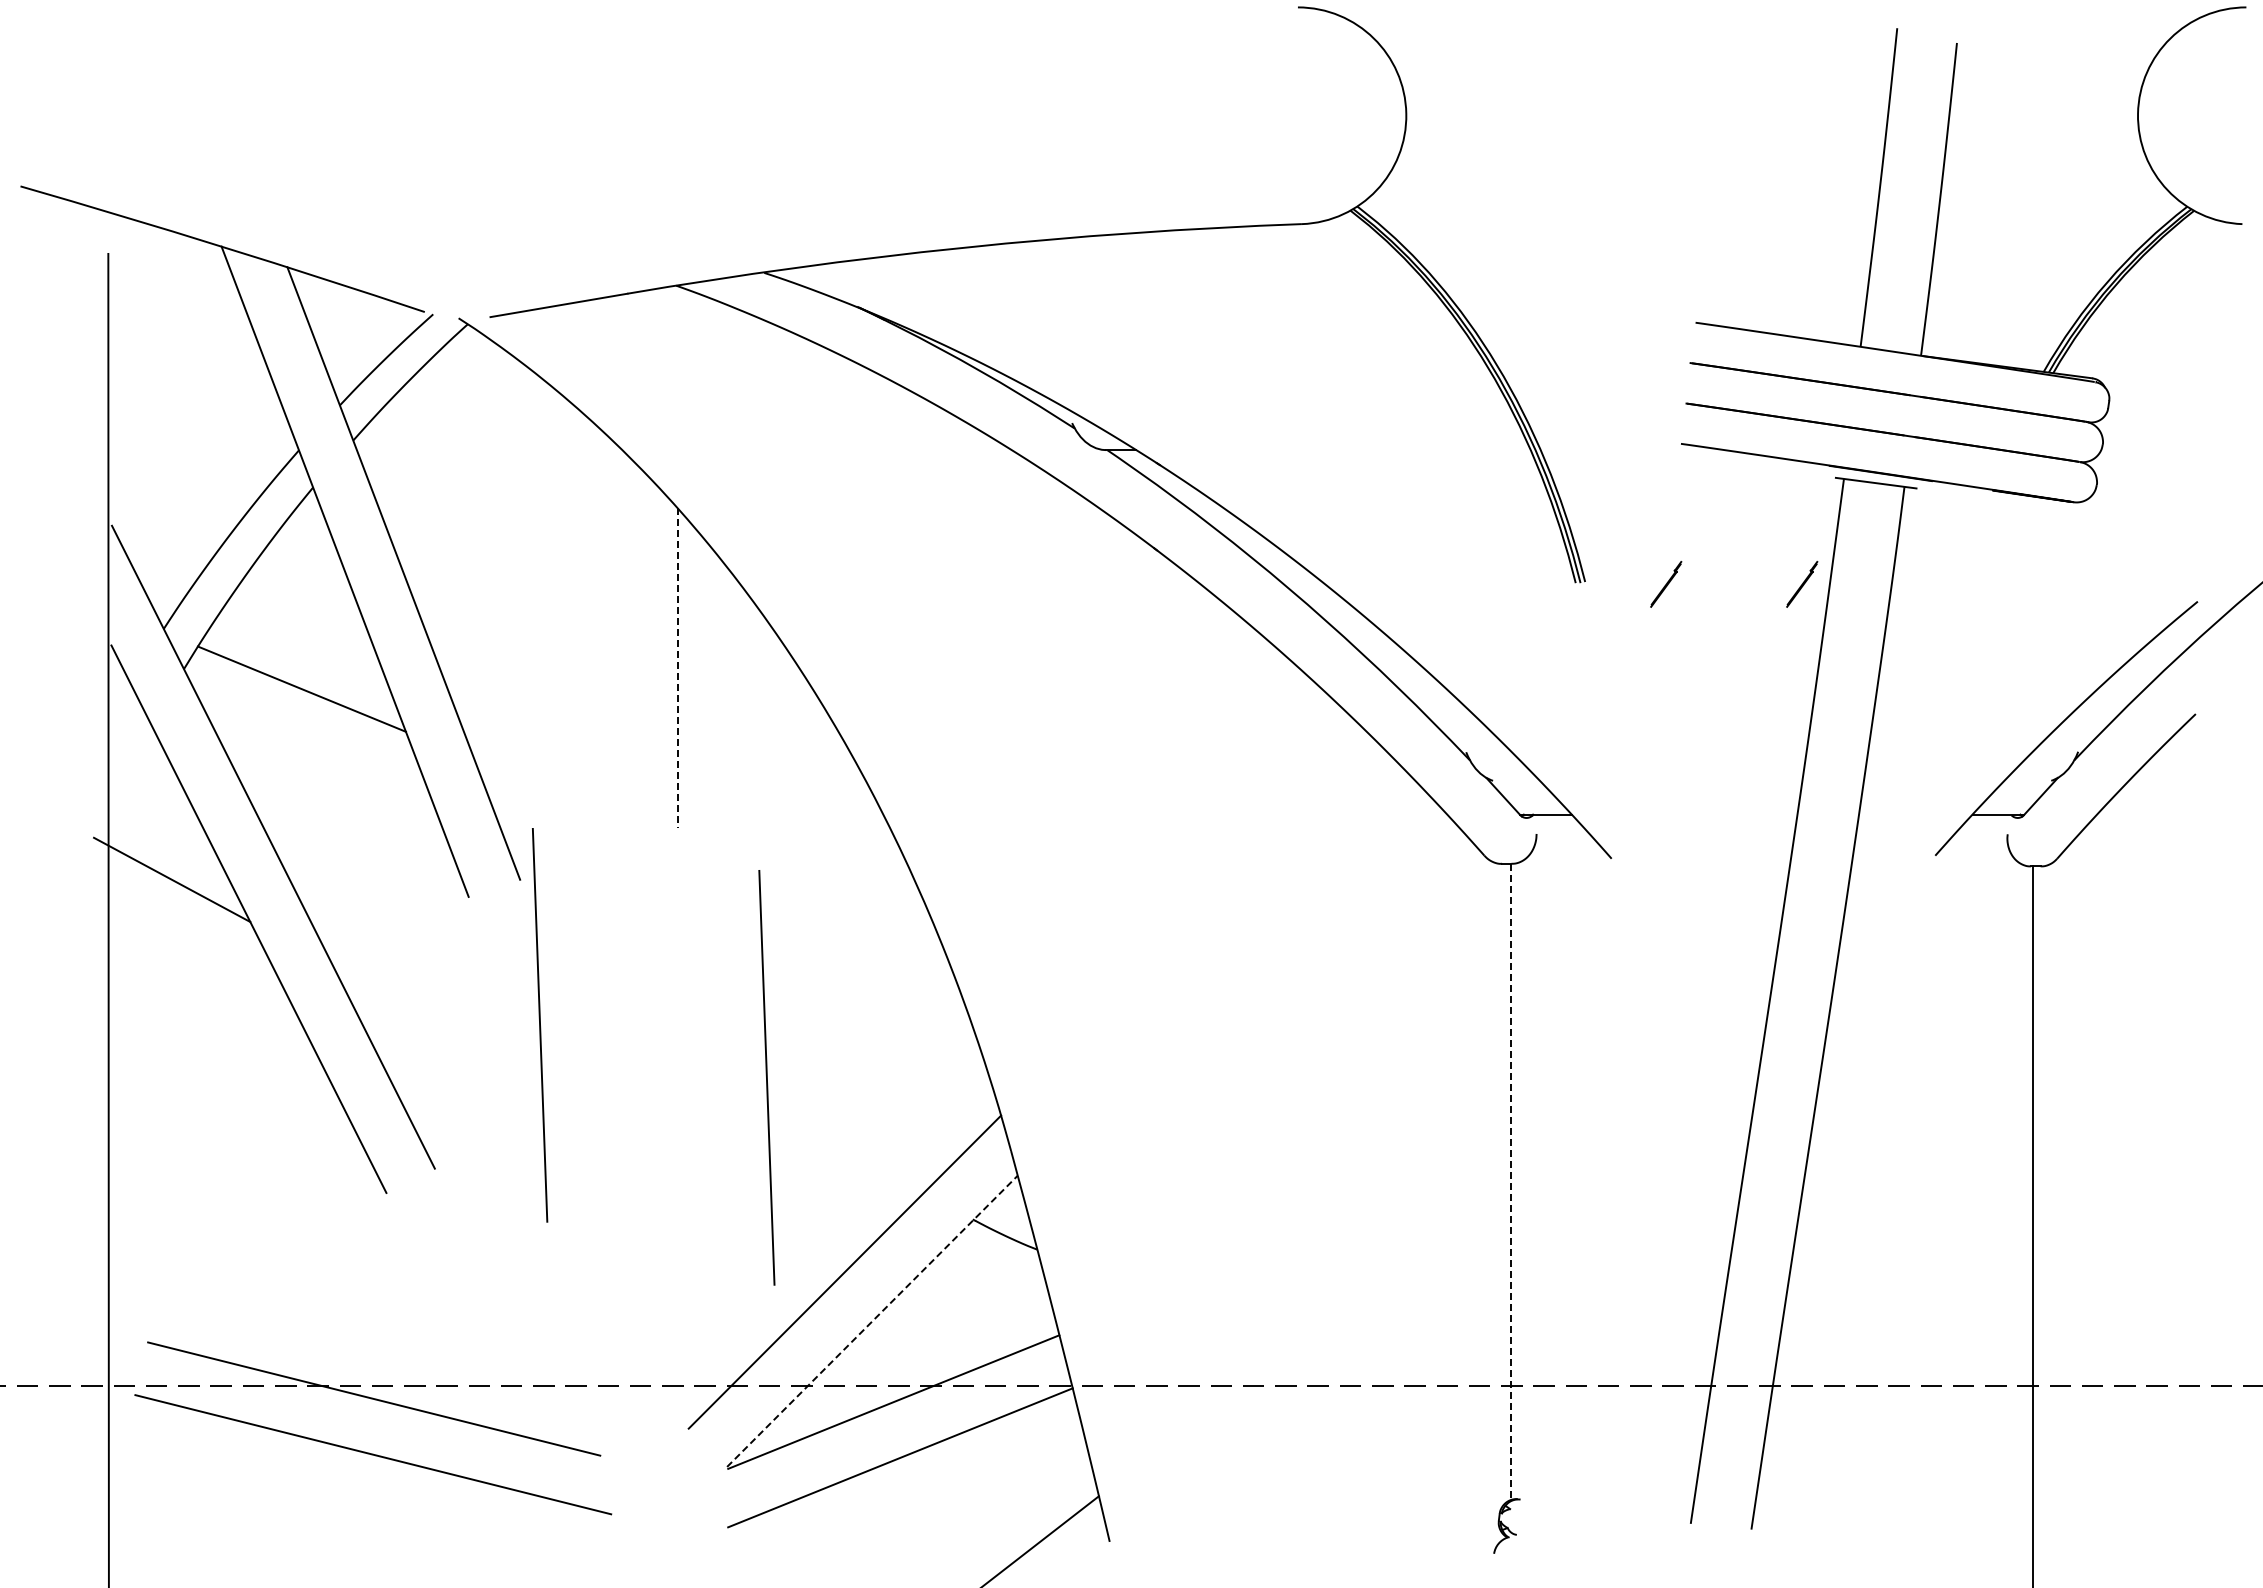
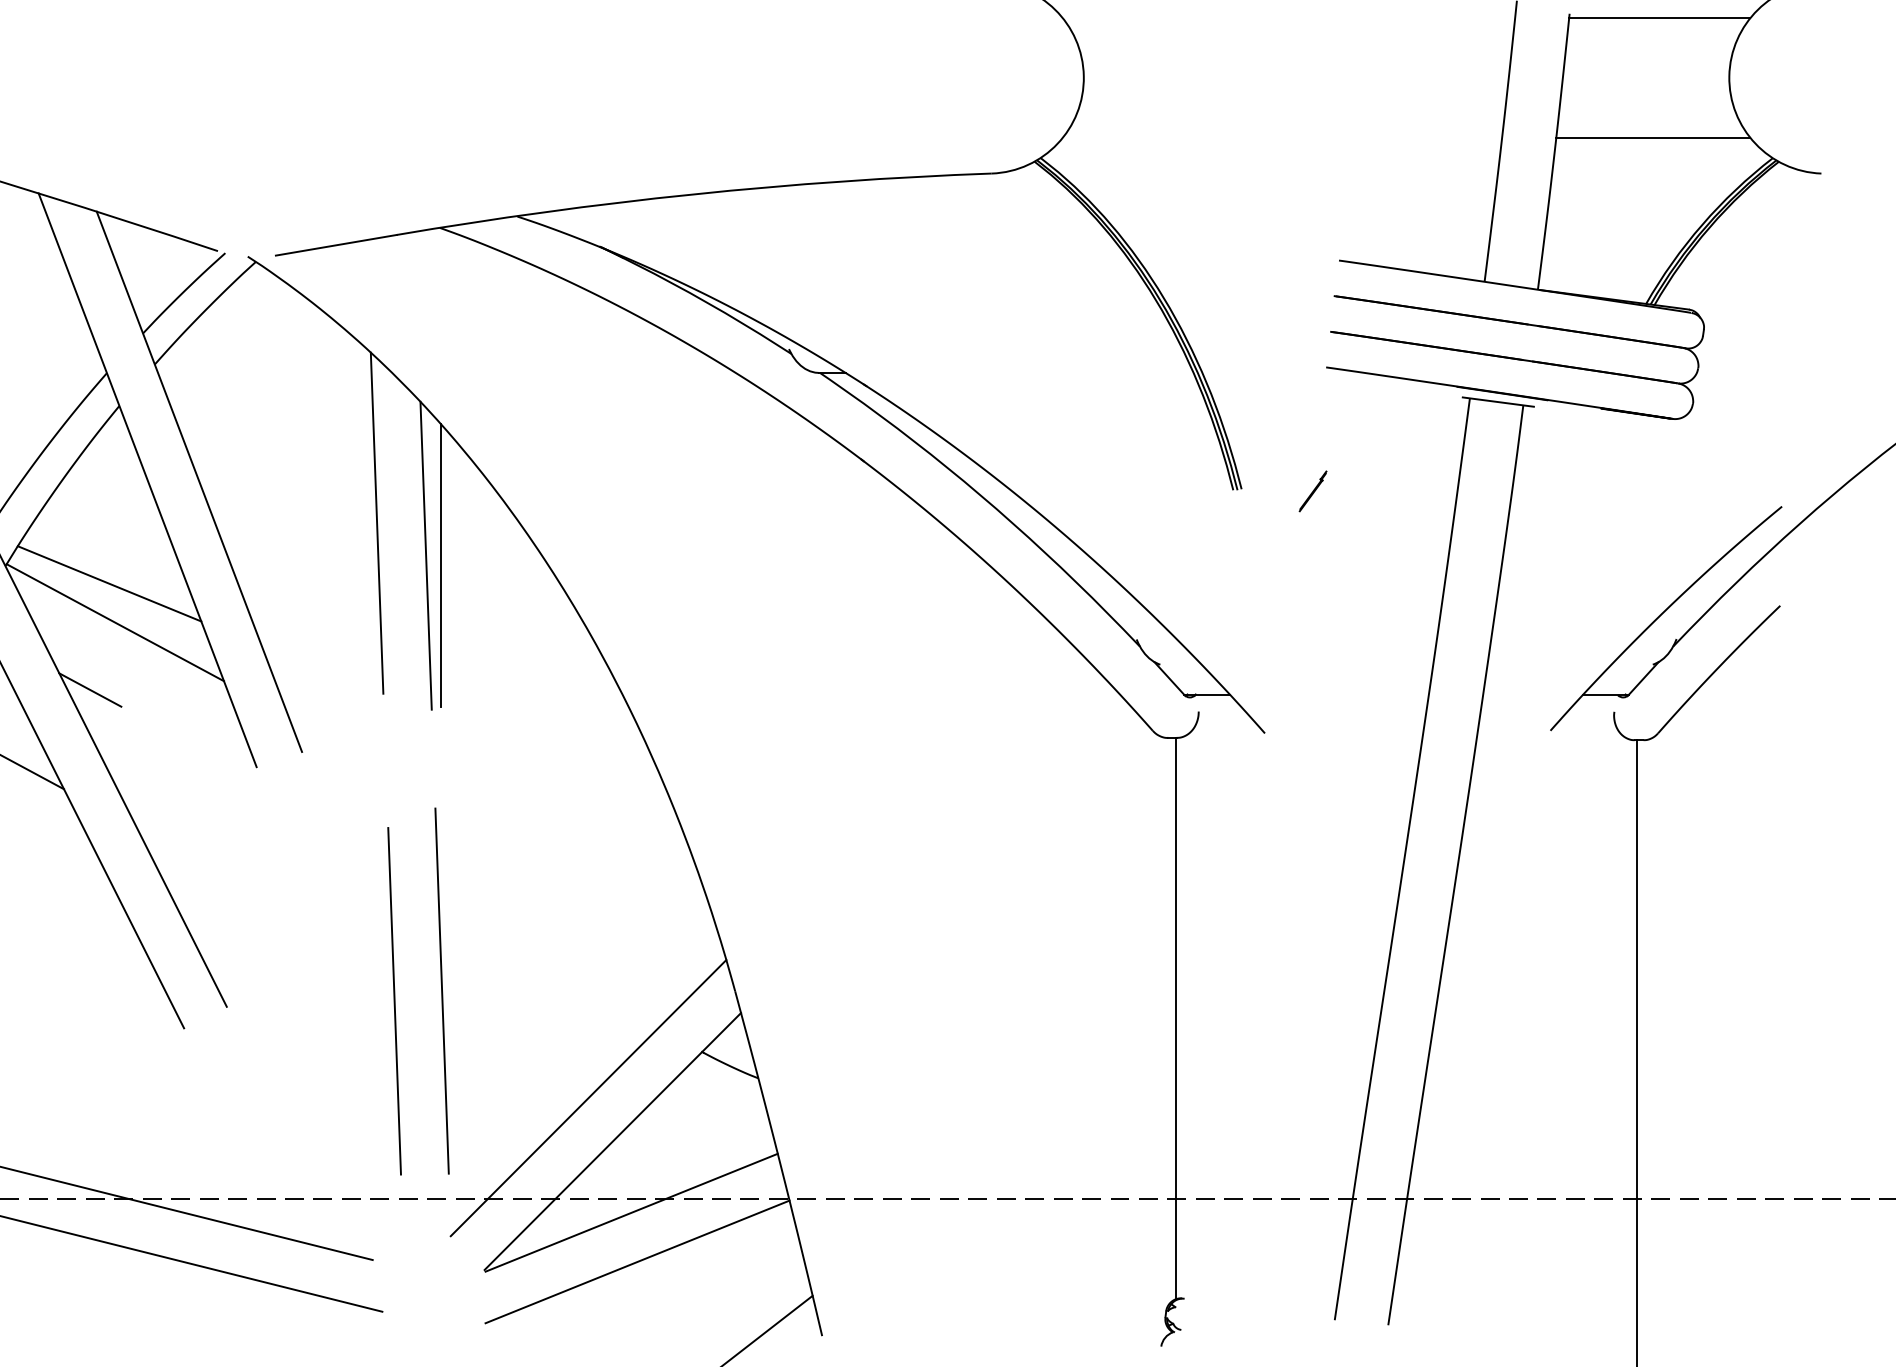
line: (2058, 48) -> (1659, 18), added
line: (2051, 183) -> (1653, 137), added
part: (1802, 584) -> (1433, 491), removed
line: (605, 620) -> (377, 523), added
line: (660, 656) -> (425, 555), added
line: (677, 668) -> (440, 565), dashed -> solid
line: (308, 732) -> (115, 622), added
line: (280, 809) -> (90, 689), added
line: (540, 1025) -> (394, 1001), moved
line: (766, 1077) -> (441, 990), moved
line: (1511, 1181) -> (1176, 1018), dashed -> solid
line: (872, 1321) -> (612, 1141), dashed -> solid

